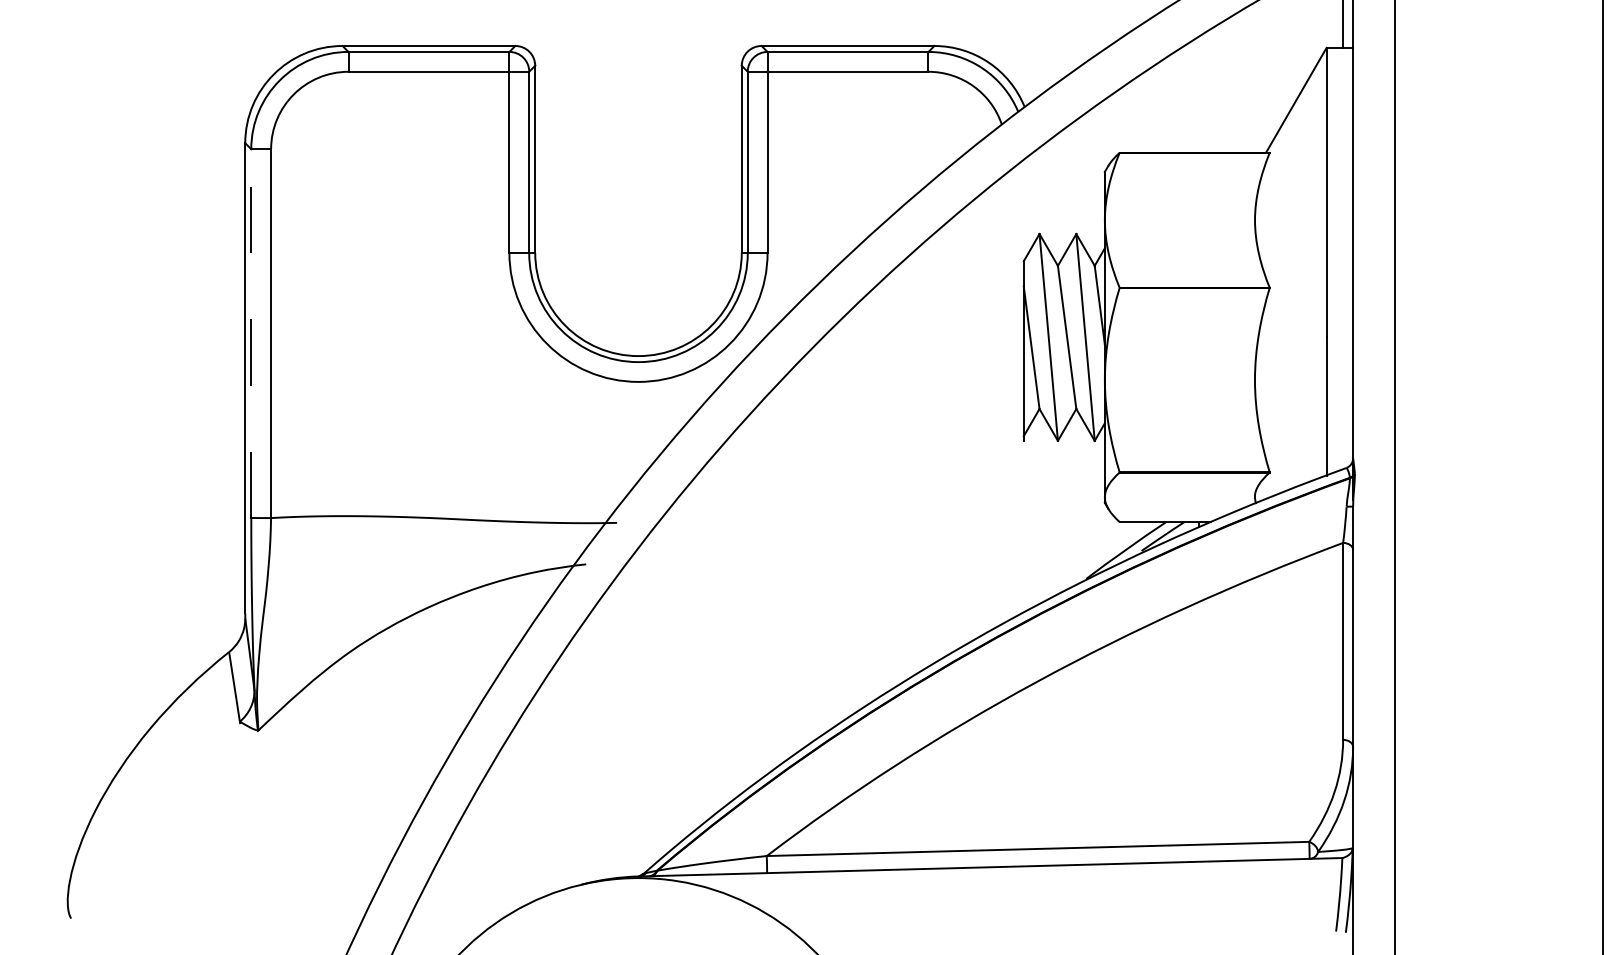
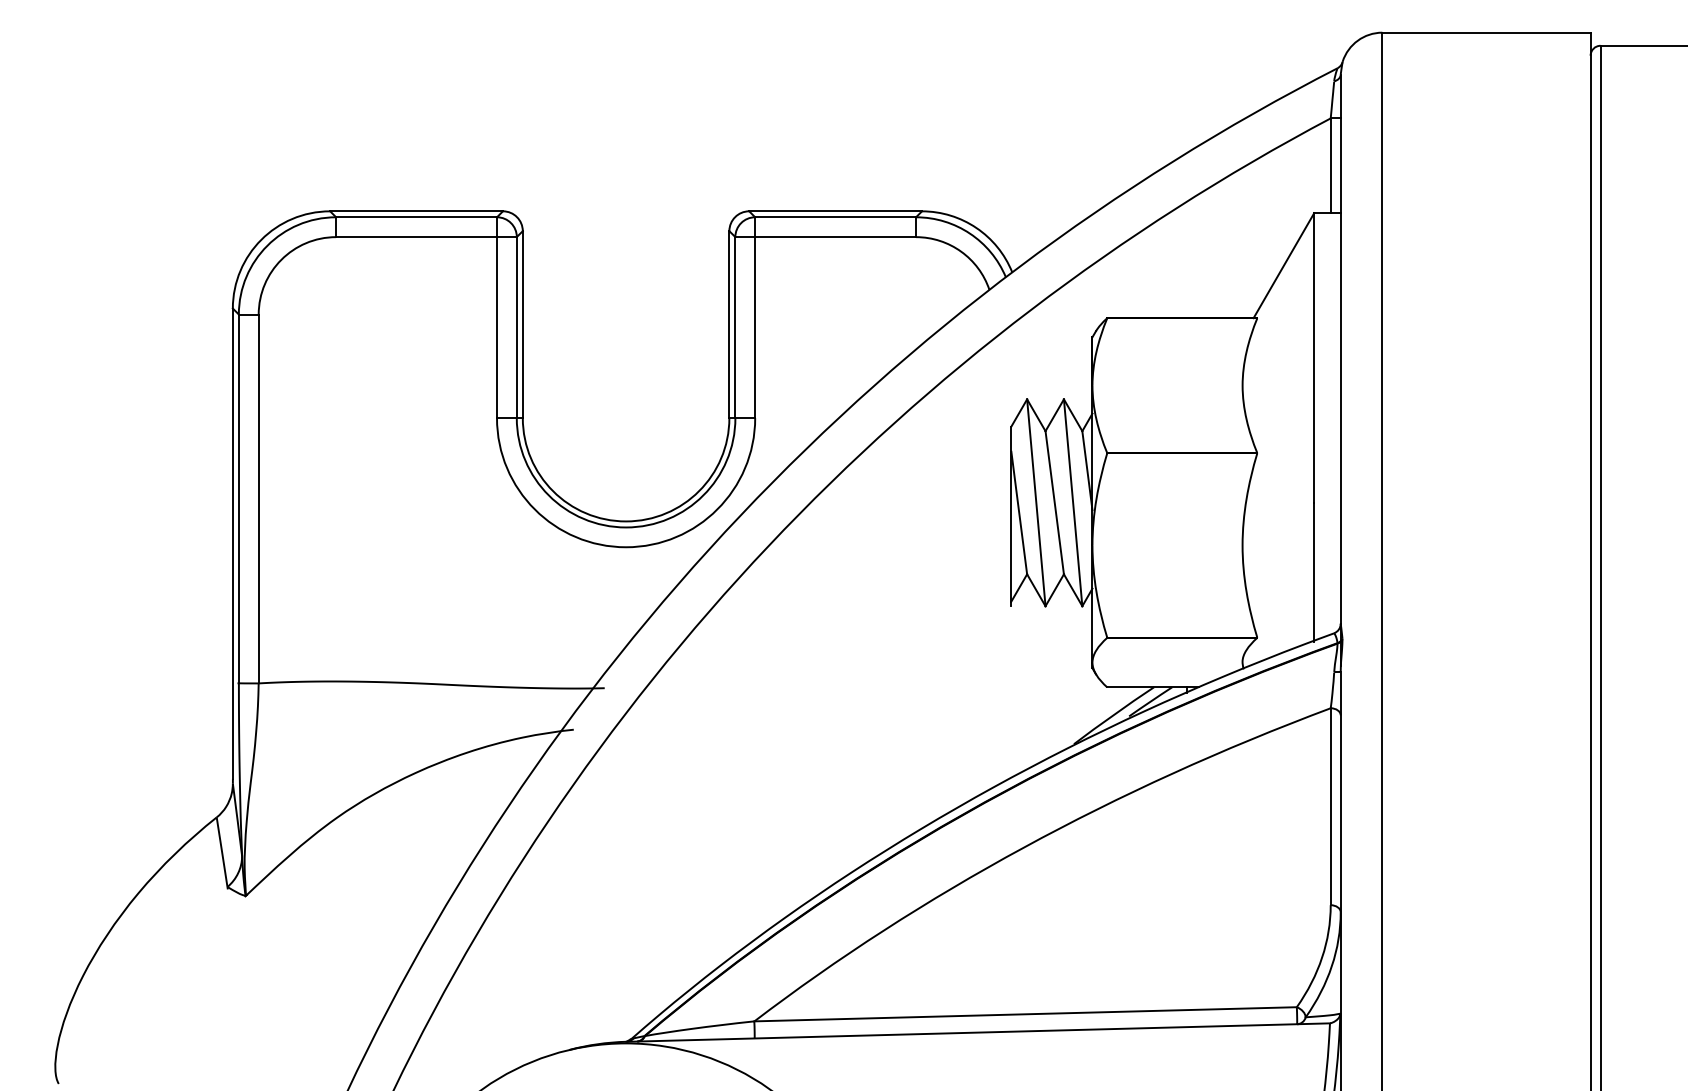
line: (250, 333) -> (238, 498), dashed -> solid

